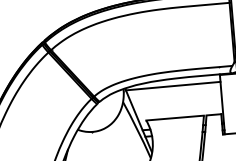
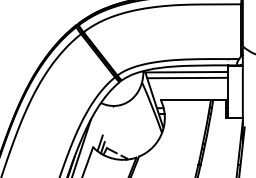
line: (174, 92) -> (187, 77), added

